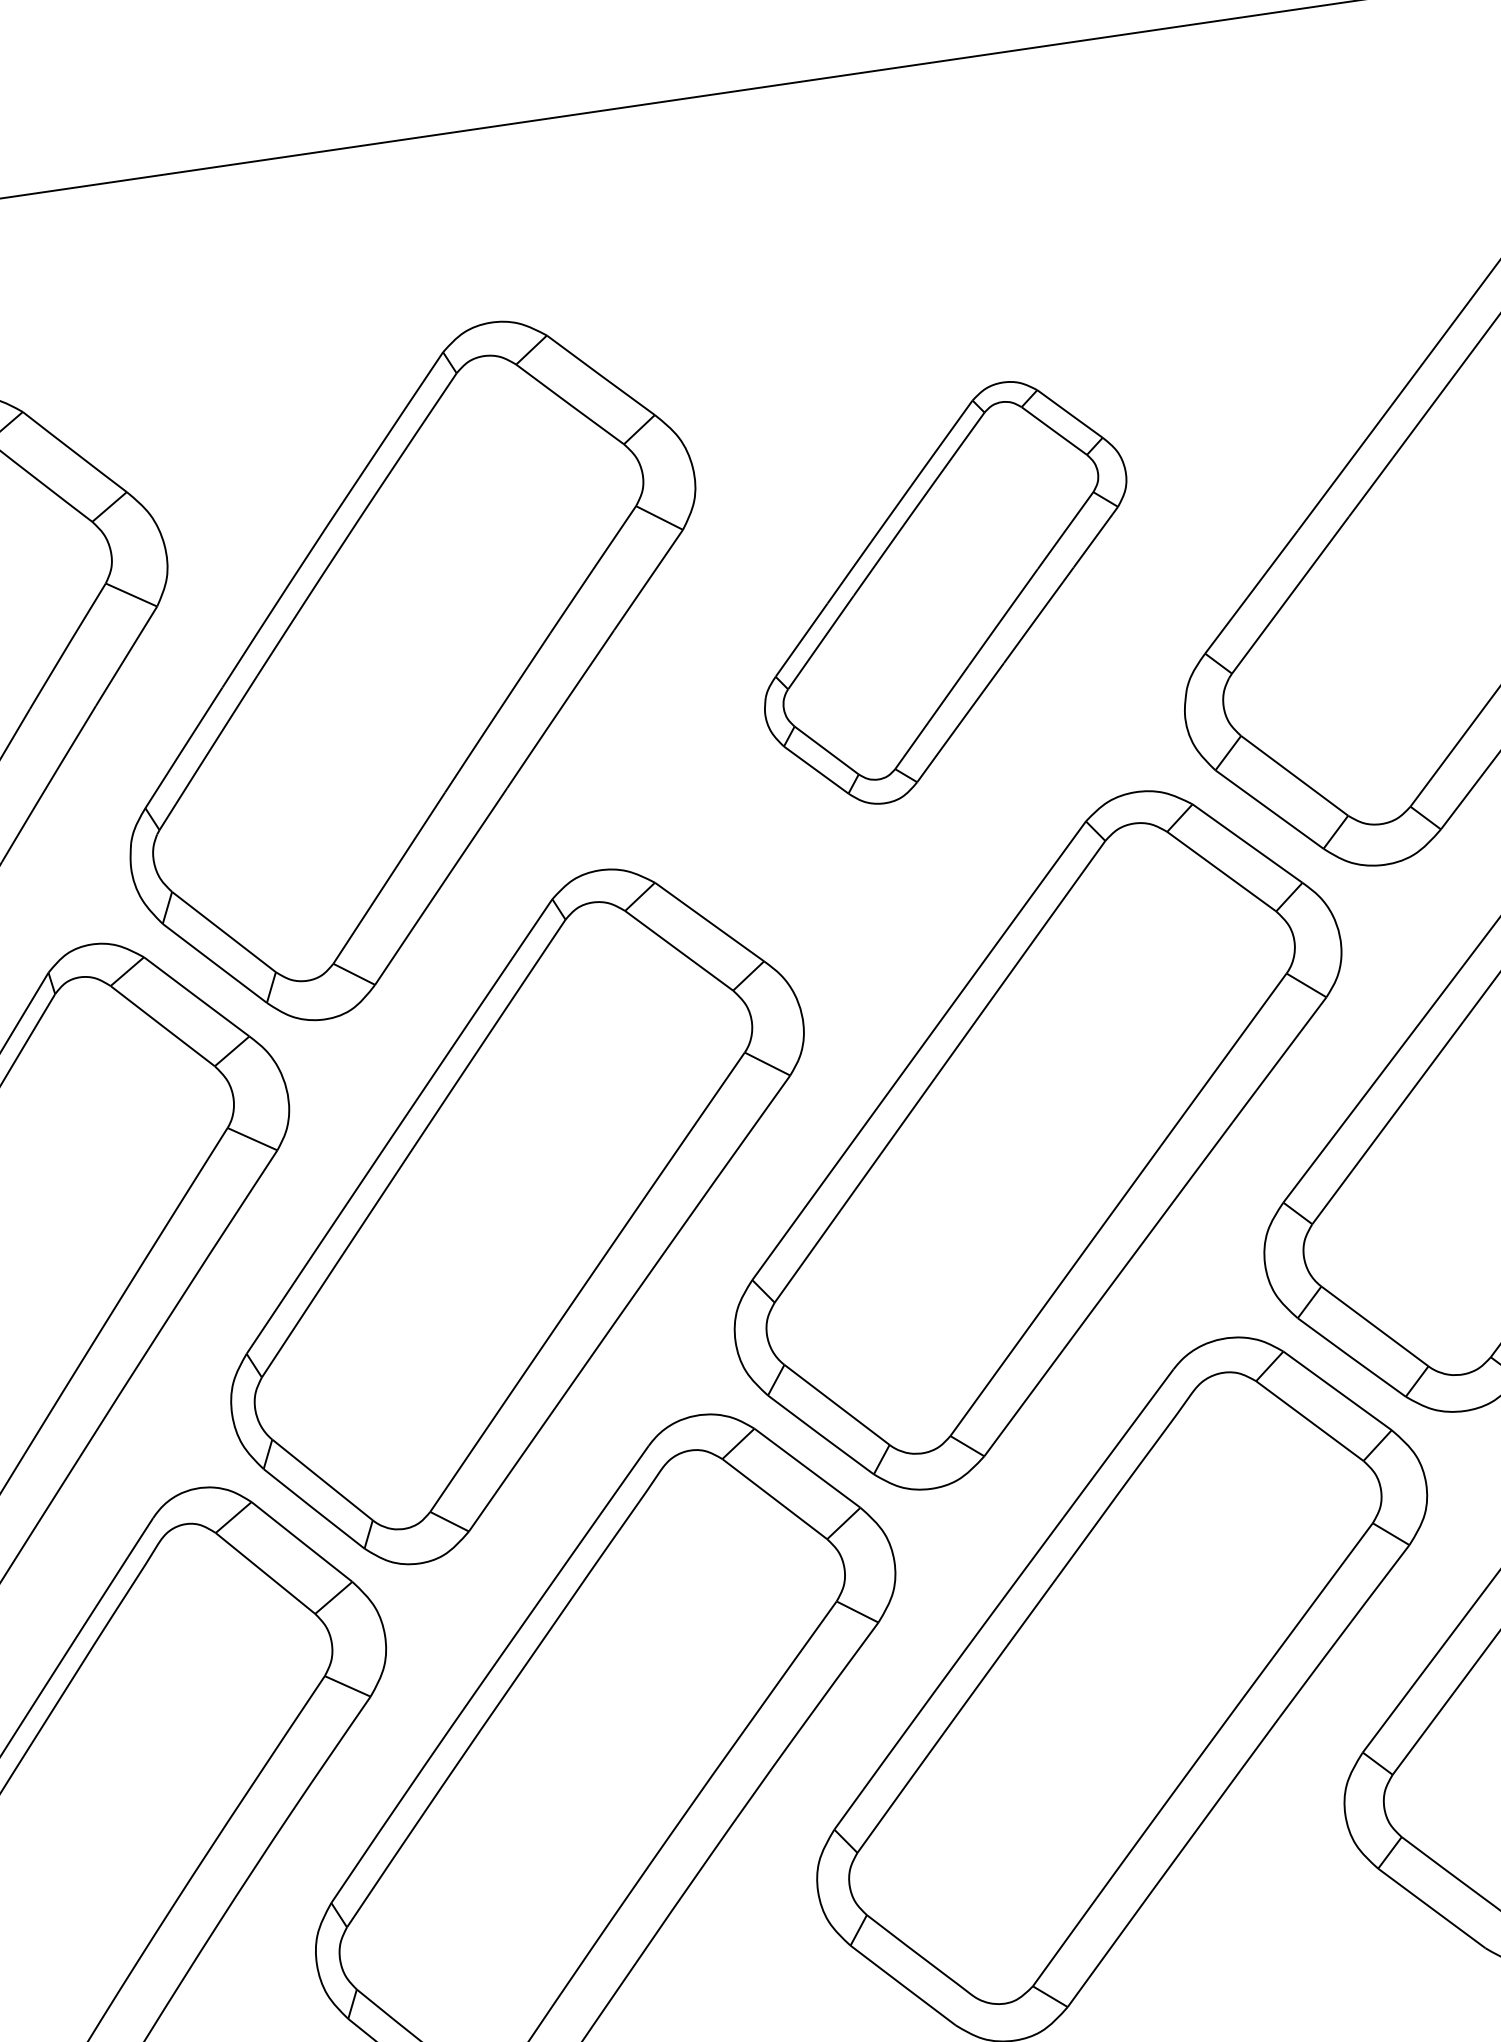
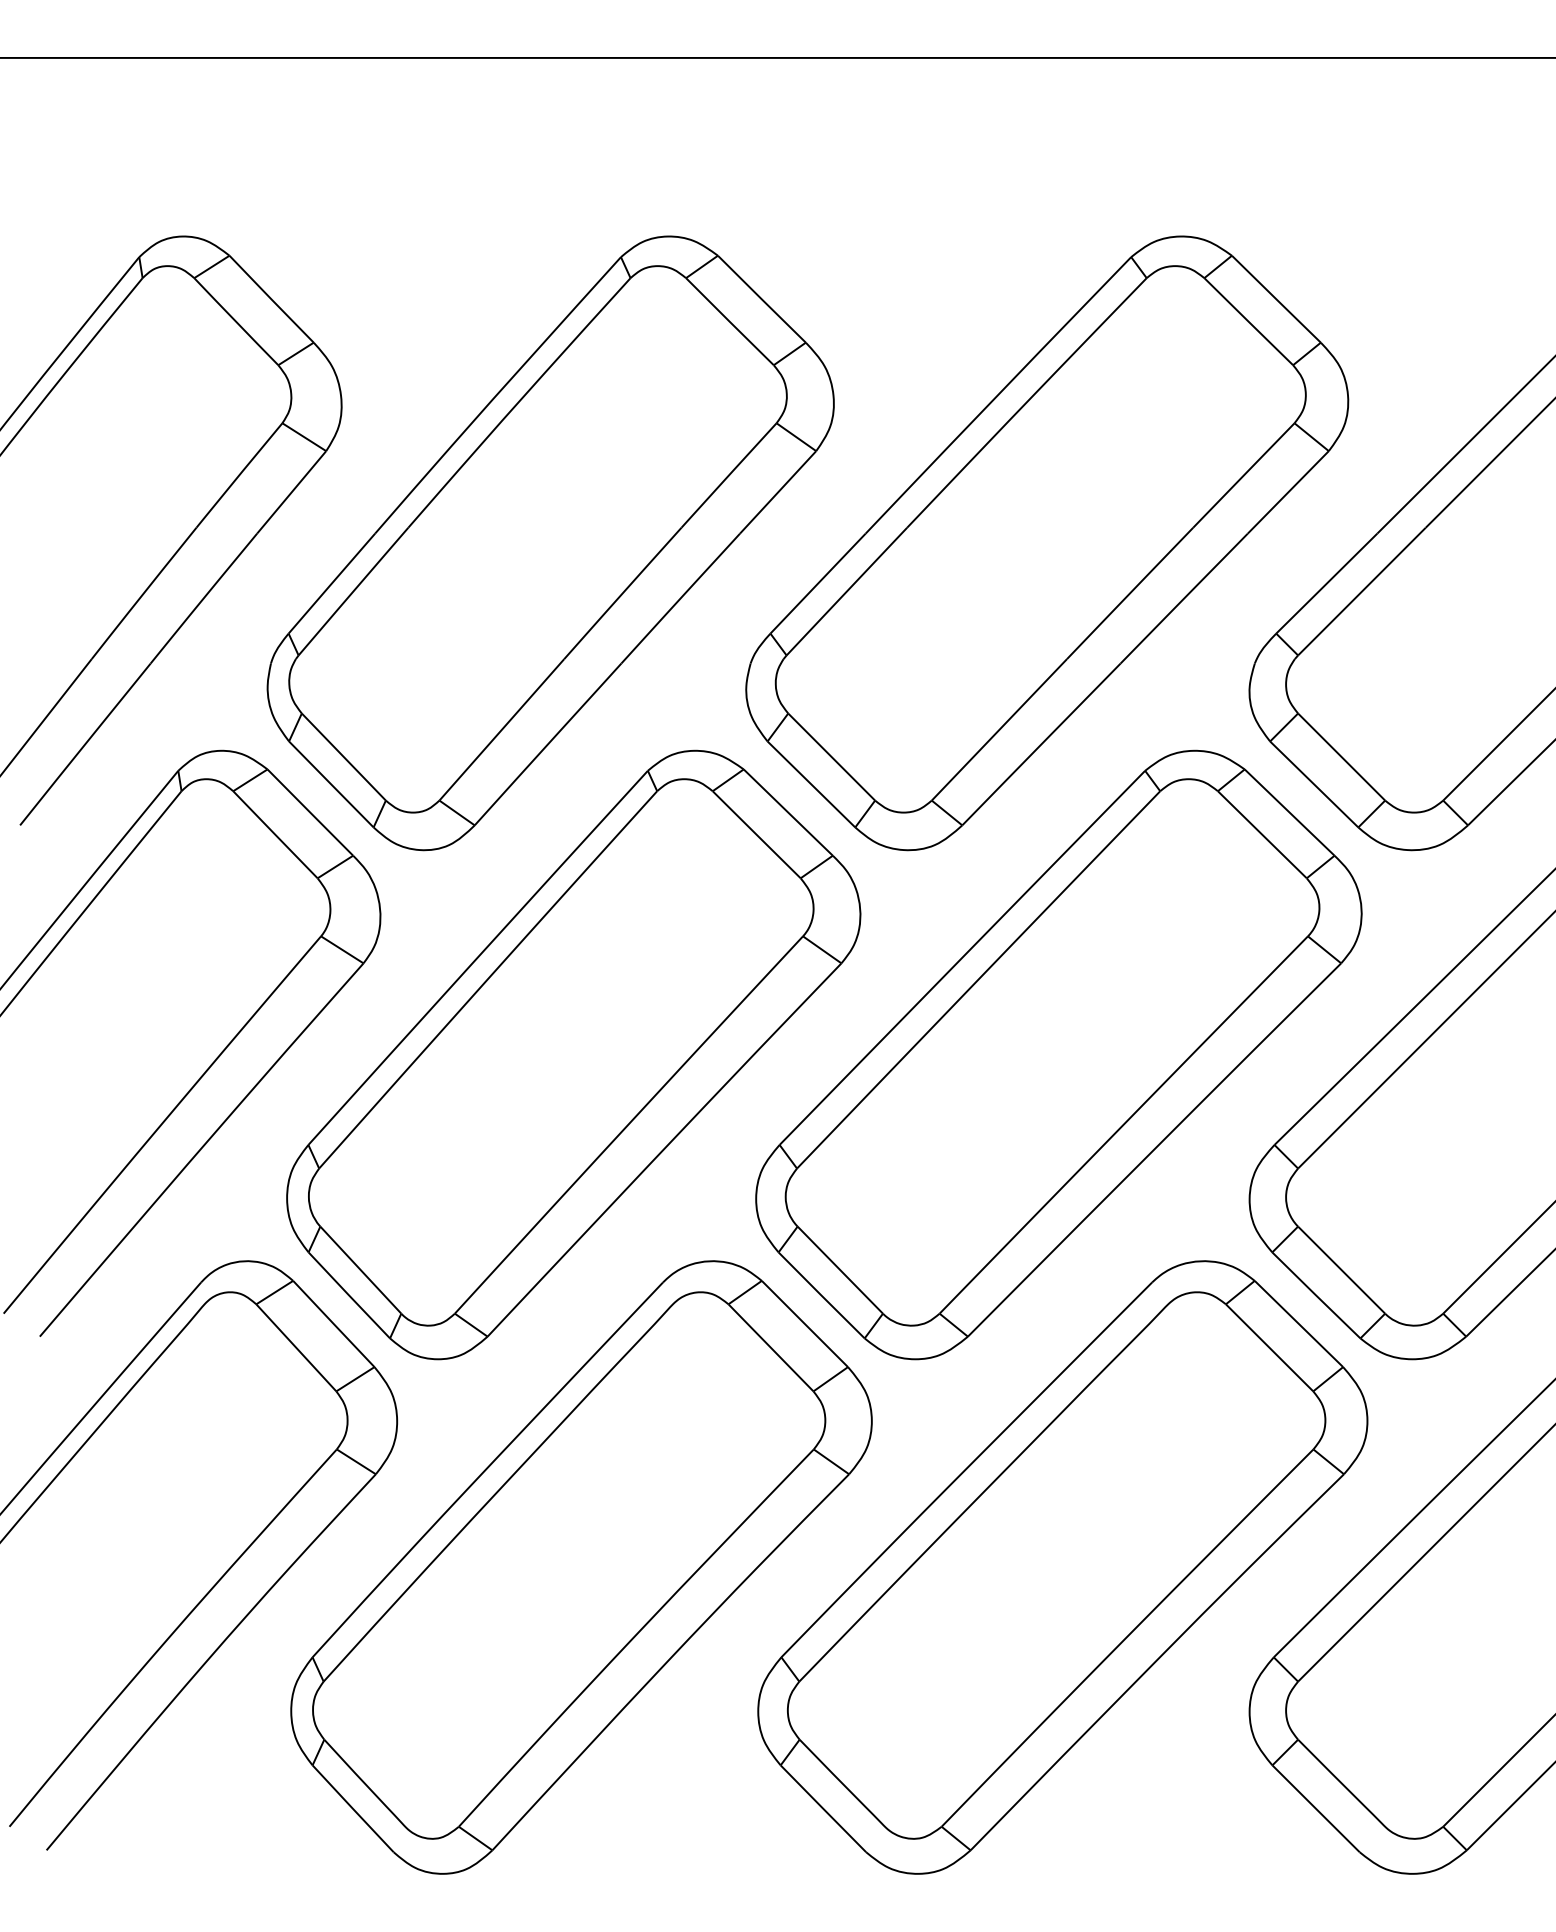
part: (945, 592) -> (1047, 543), size x1.67

